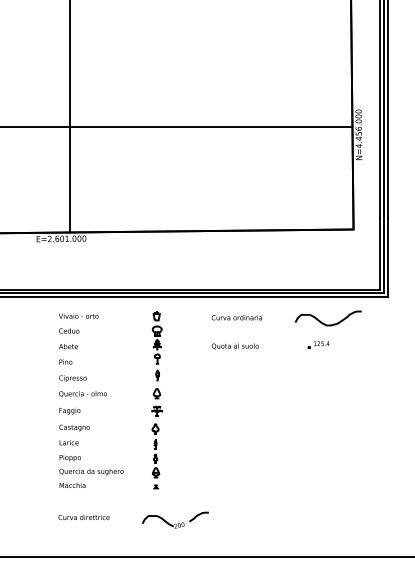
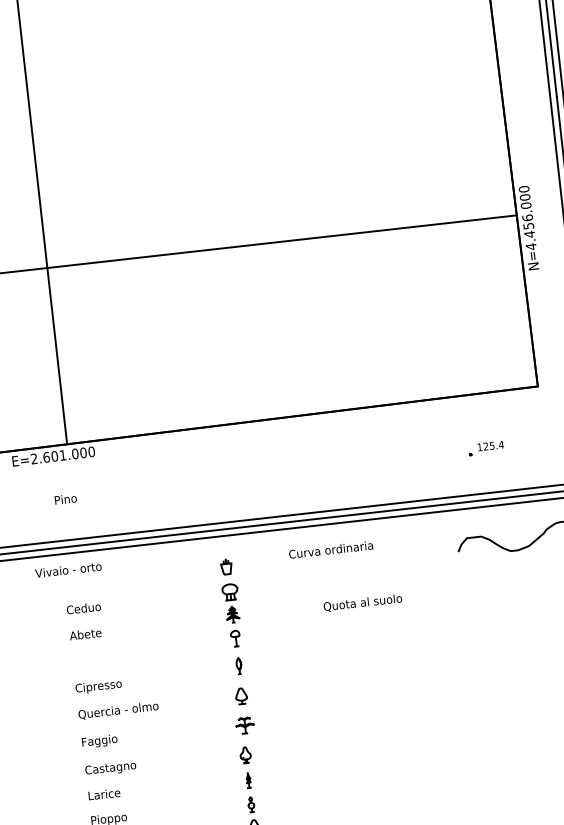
text: (78, 315) -> (68, 568), moved
text: (236, 317) -> (330, 549), moved
part: (318, 344) -> (485, 447), moved
text: (65, 361) -> (65, 498), moved

